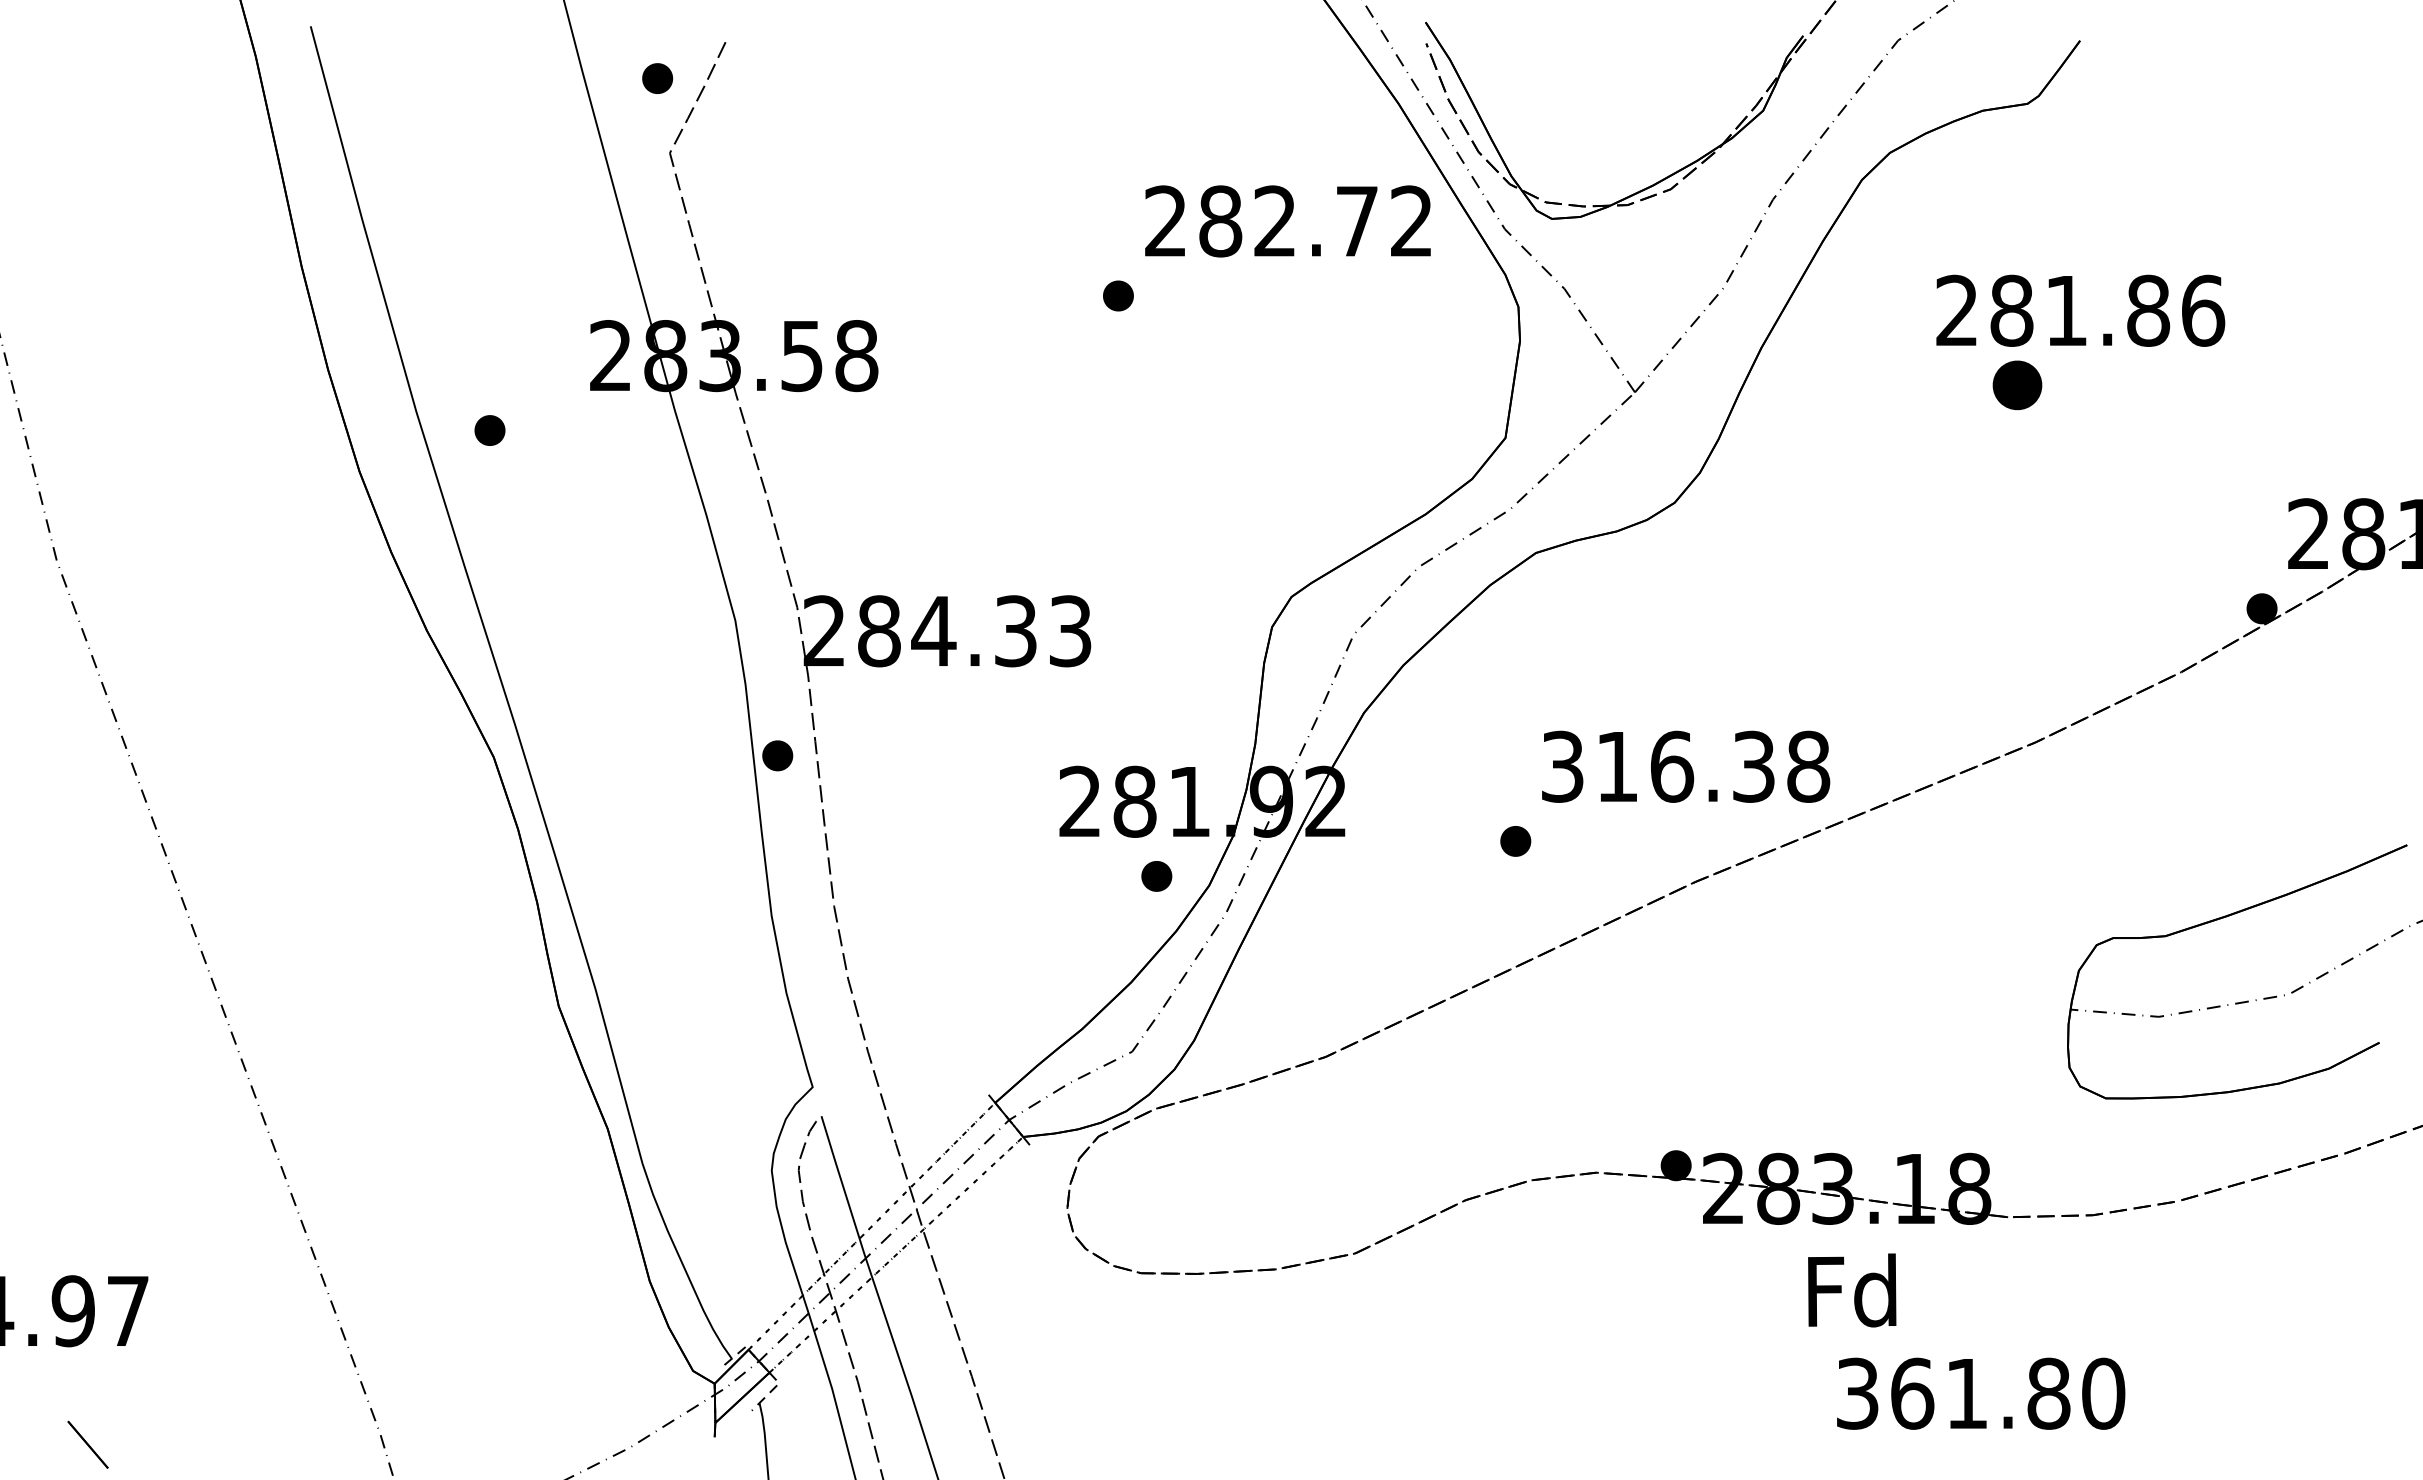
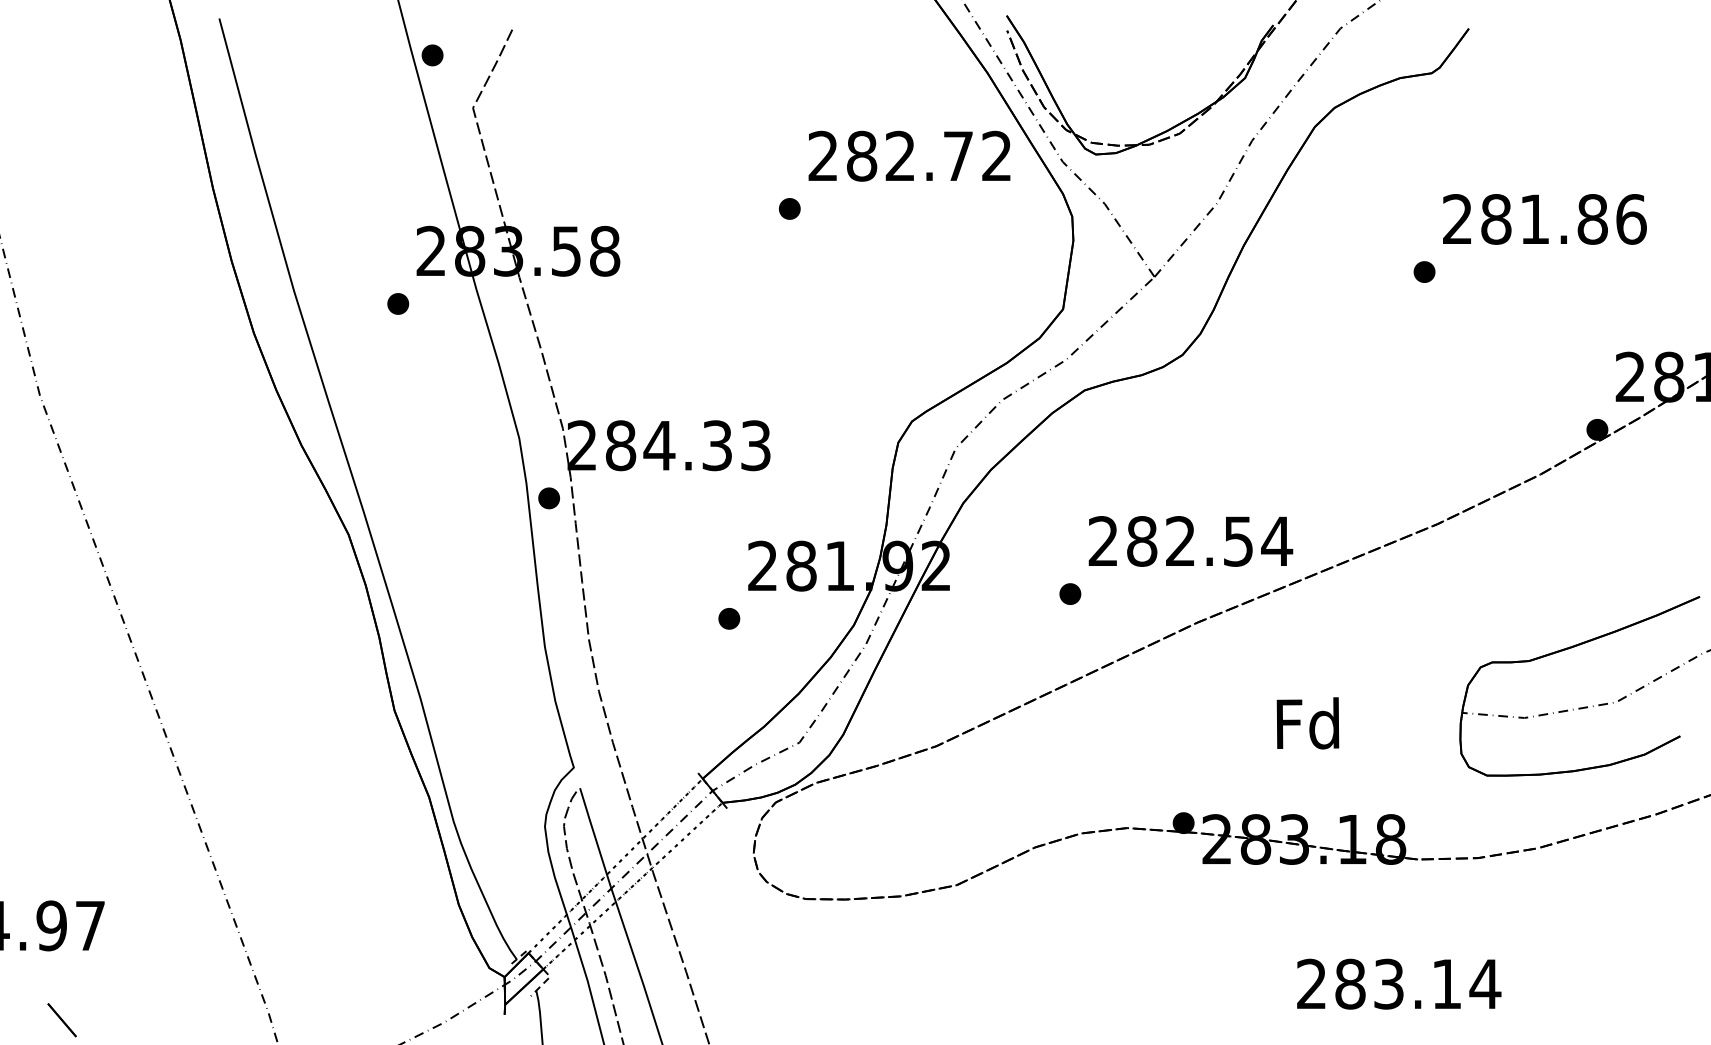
part: (657, 78) -> (432, 55), moved
text: (2080, 310) -> (1544, 219), moved
part: (2016, 385) -> (1423, 272), size x0.62
part: (489, 430) -> (397, 303), moved
part: (777, 755) -> (549, 498), moved
text: (1686, 766) -> (1190, 541), 316.38 -> 282.54
part: (1156, 876) -> (729, 618), moved
text: (1852, 1290) -> (1308, 723), moved
text: (1981, 1393) -> (1399, 984), 361.80 -> 283.14

